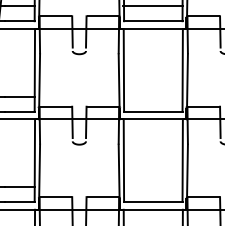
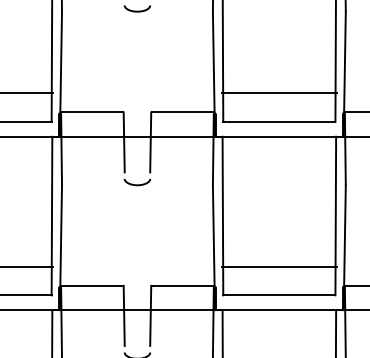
line: (153, 96) -> (279, 92), added
line: (153, 187) -> (279, 267), added

